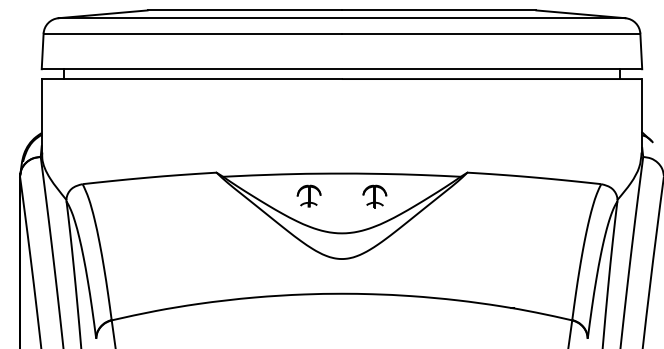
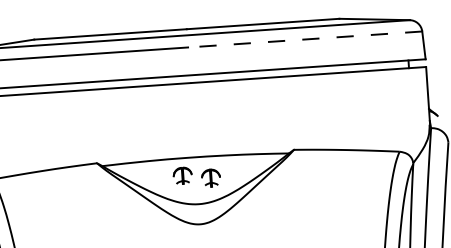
line: (490, 33) -> (304, 39), solid -> dashed
part: (308, 195) -> (182, 175), moved
part: (374, 196) -> (210, 178), moved

